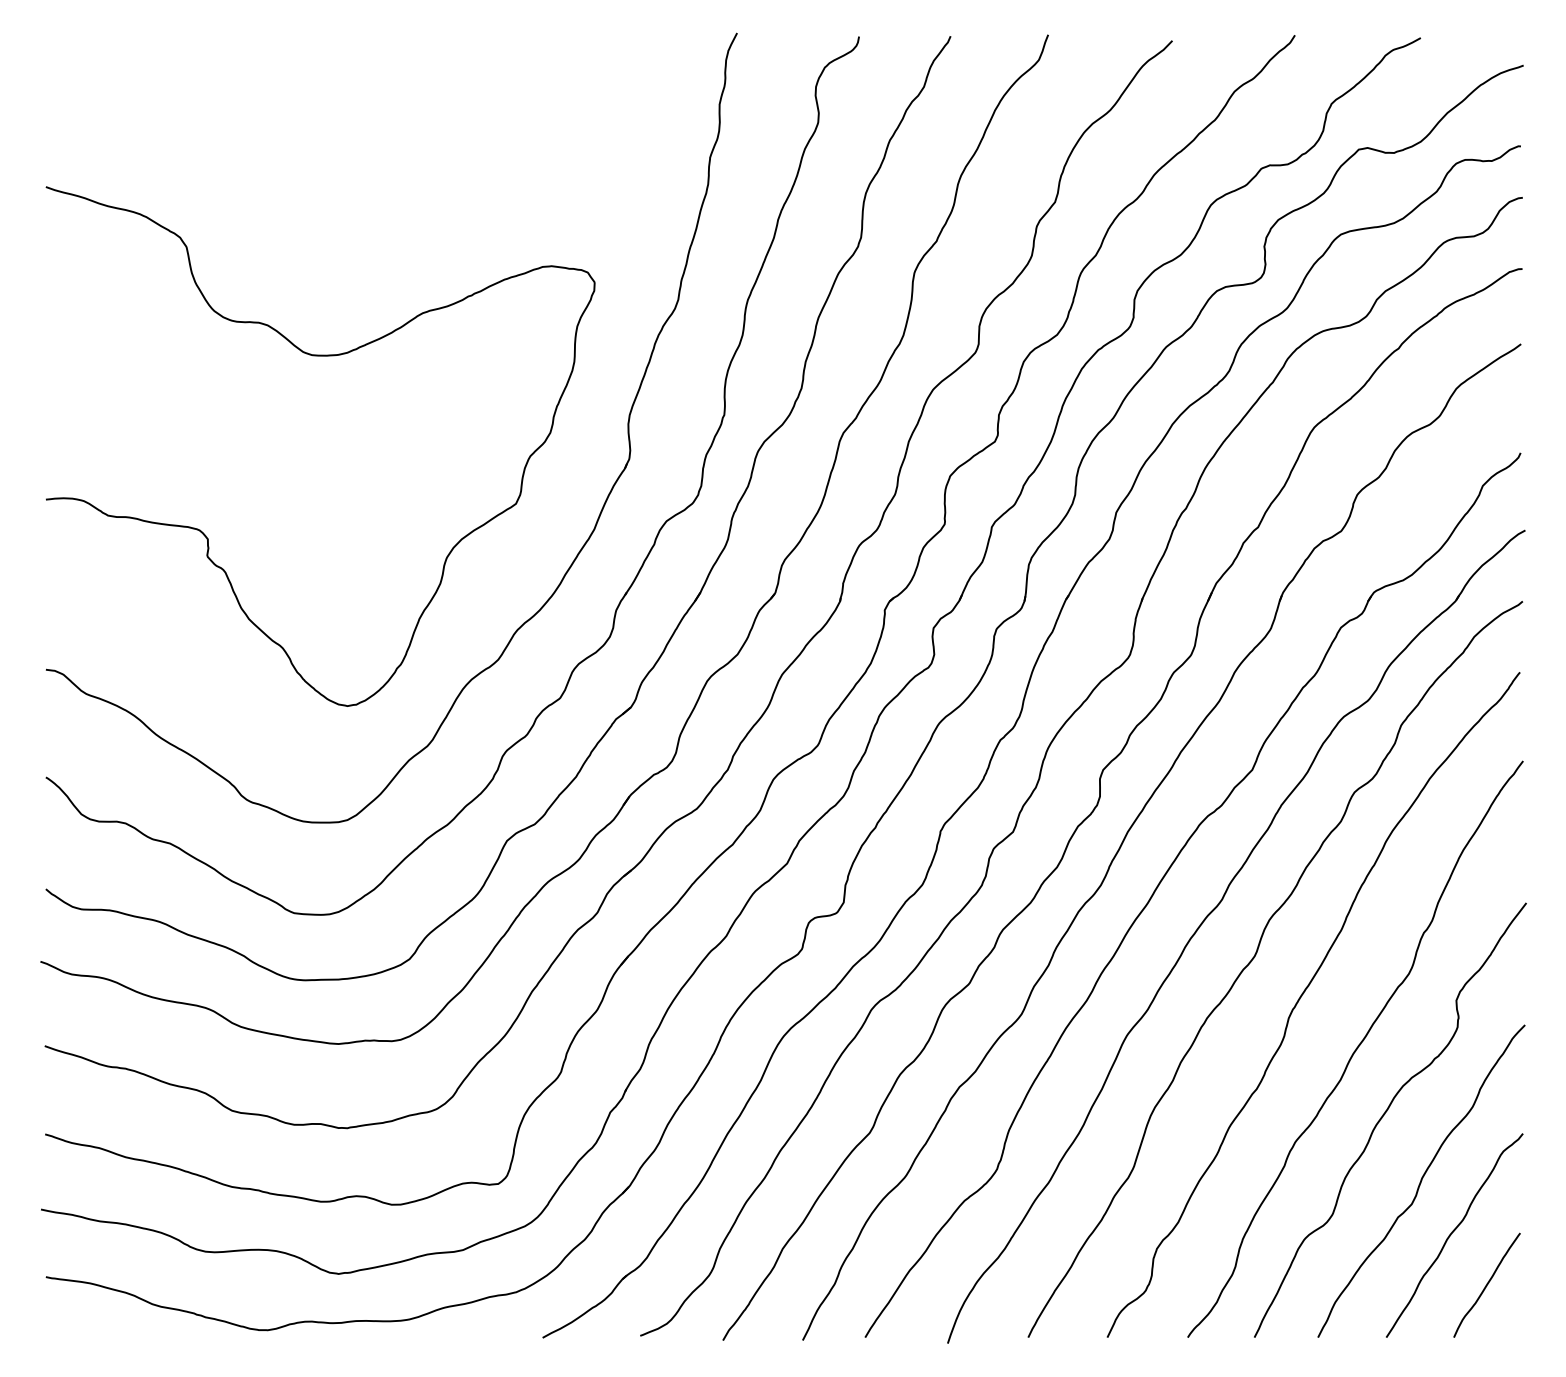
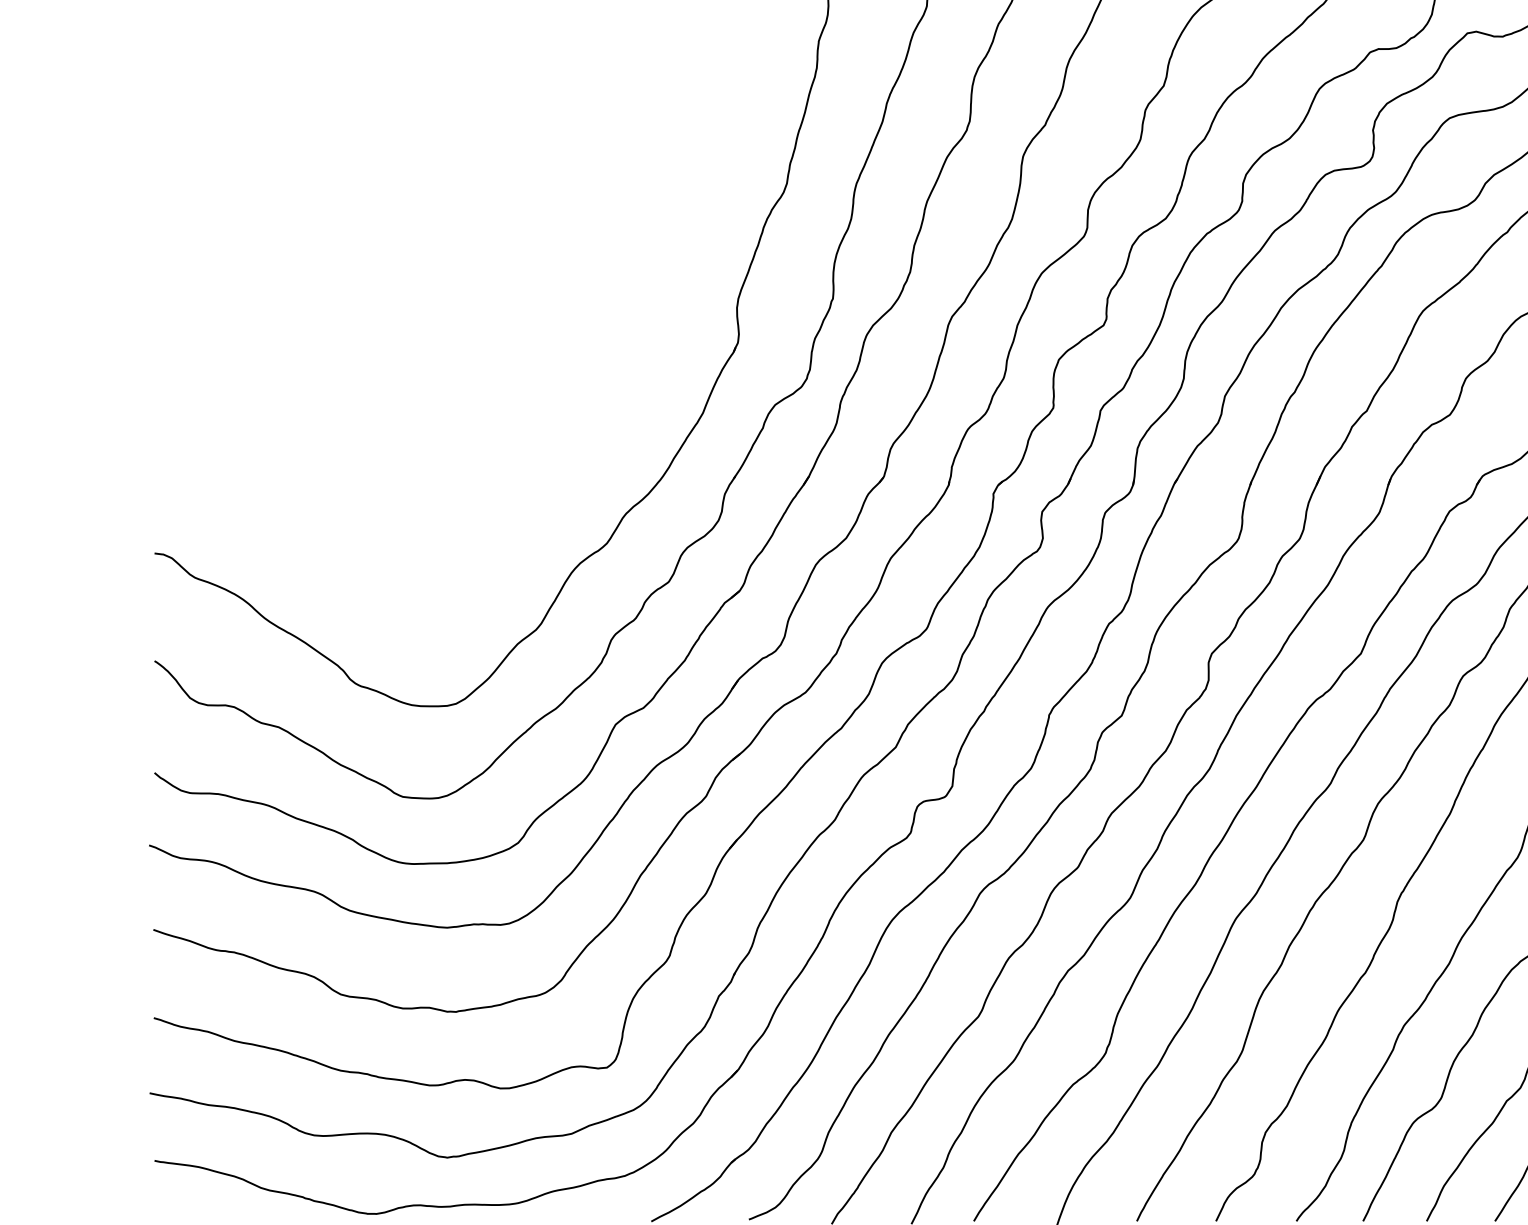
curve: (320, 356) -> (429, 240), removed

